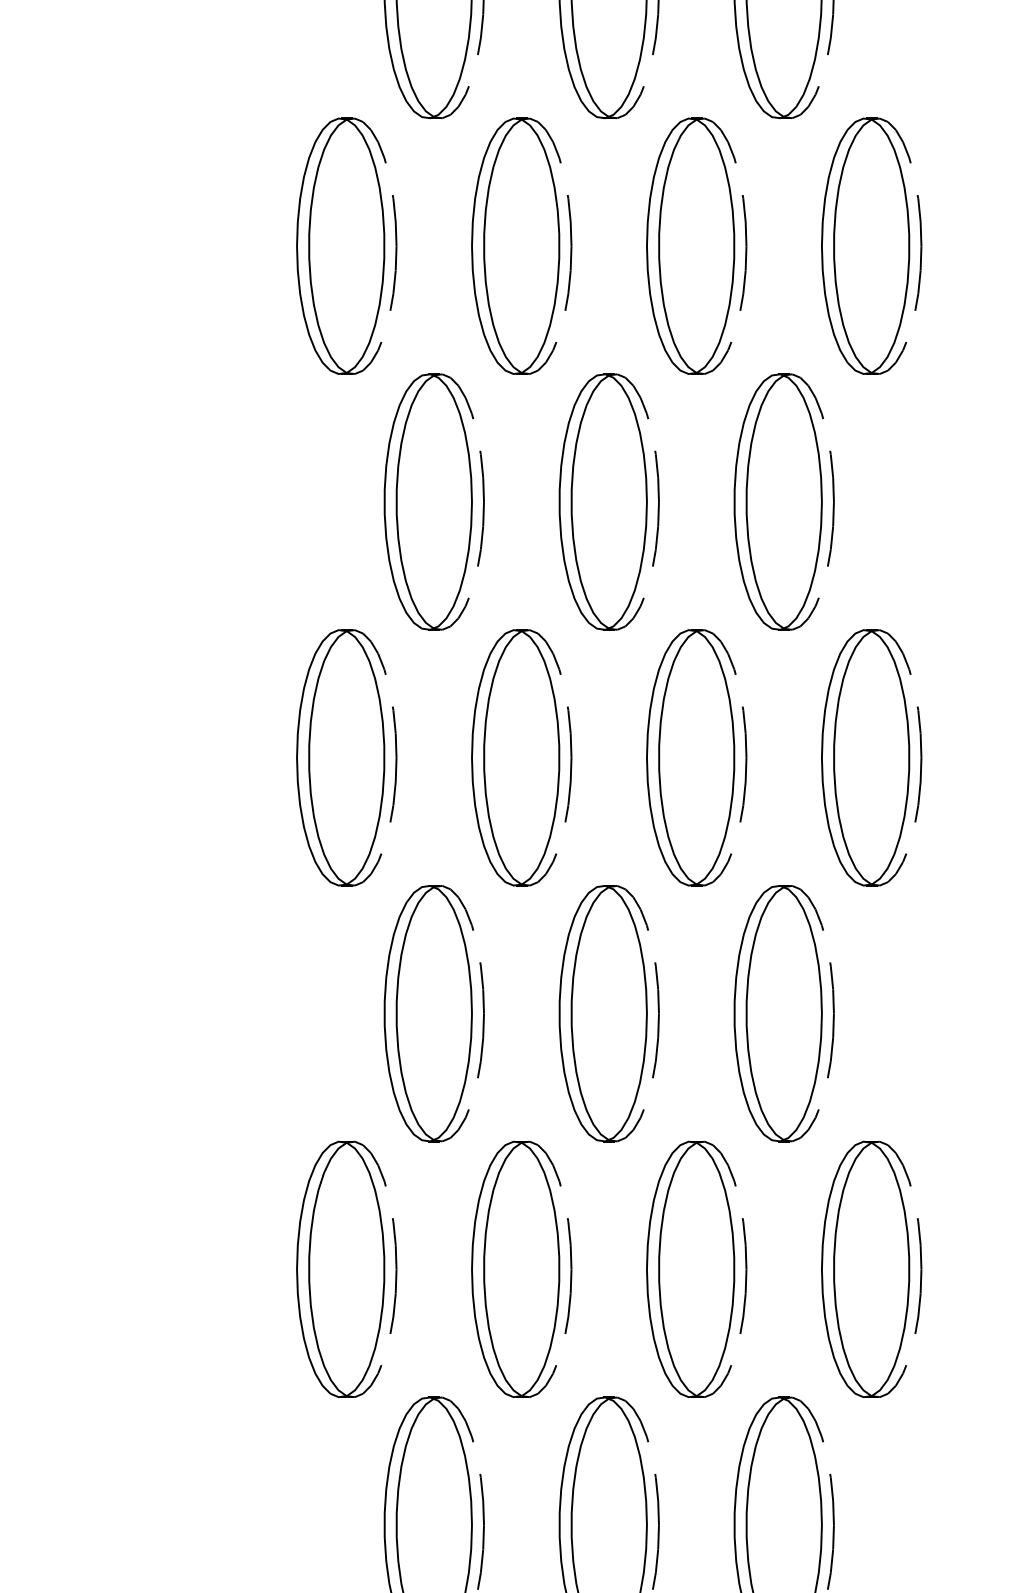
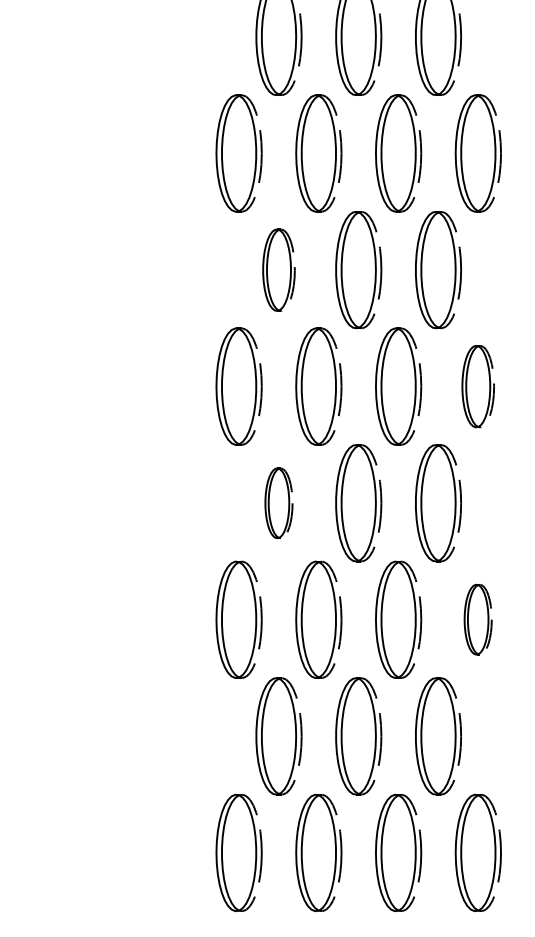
part: (433, 502) -> (278, 270), size x0.7
part: (869, 757) -> (477, 386), size x0.7
part: (433, 1014) -> (278, 503), size x0.6
part: (869, 1268) -> (477, 619), size x0.6

